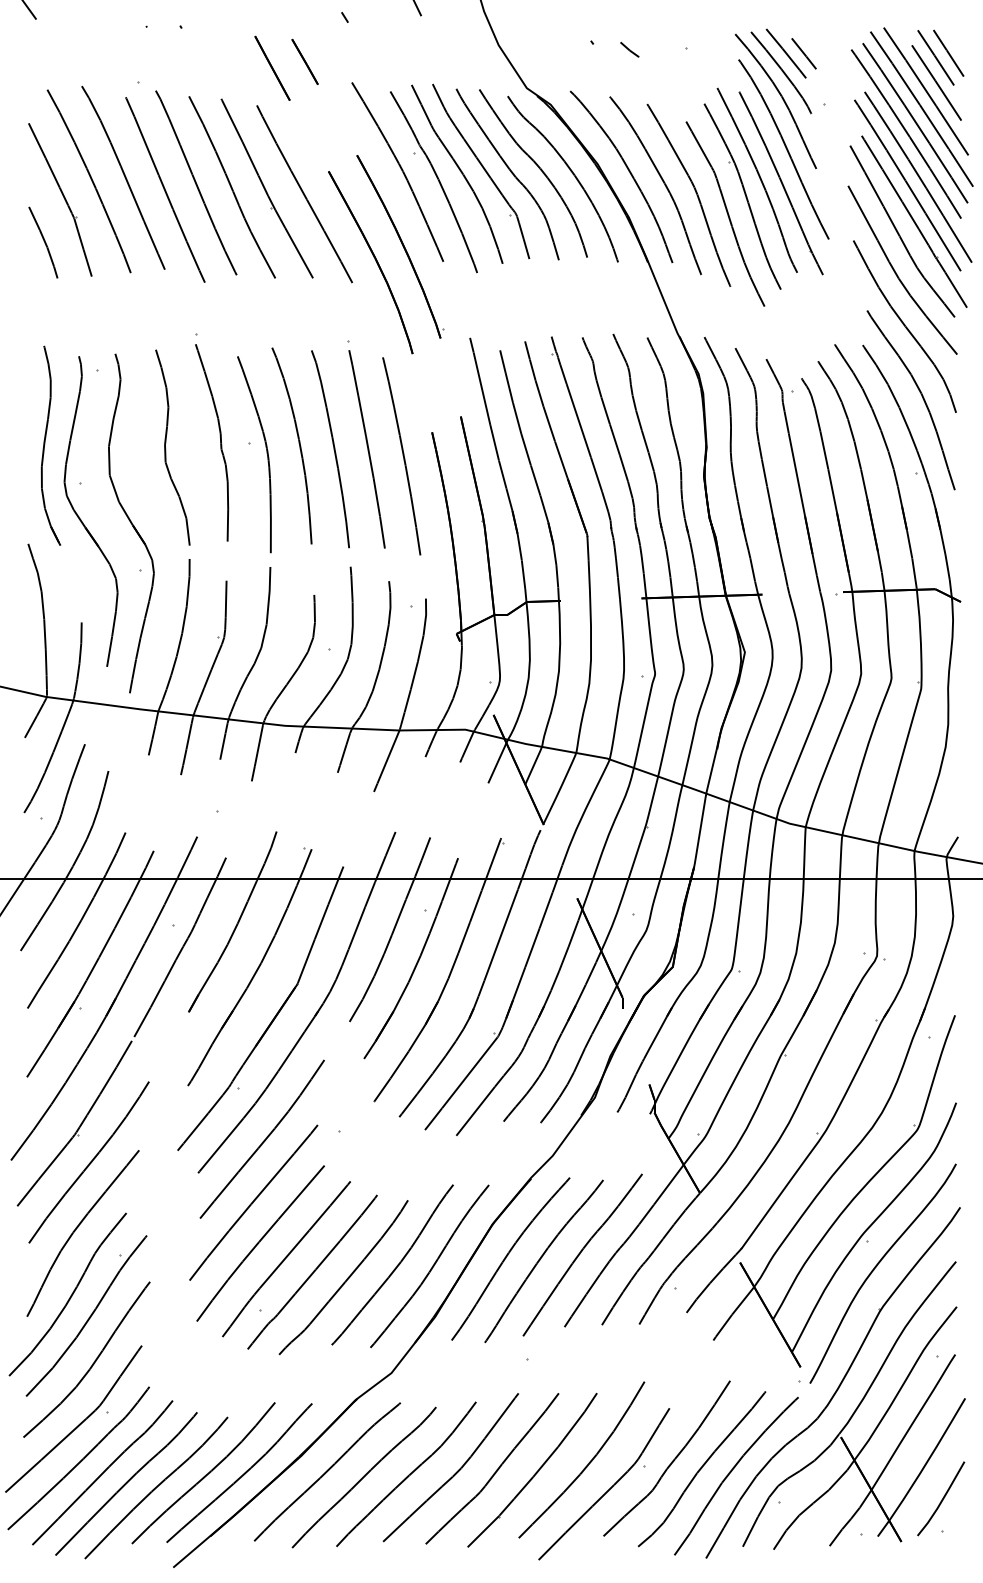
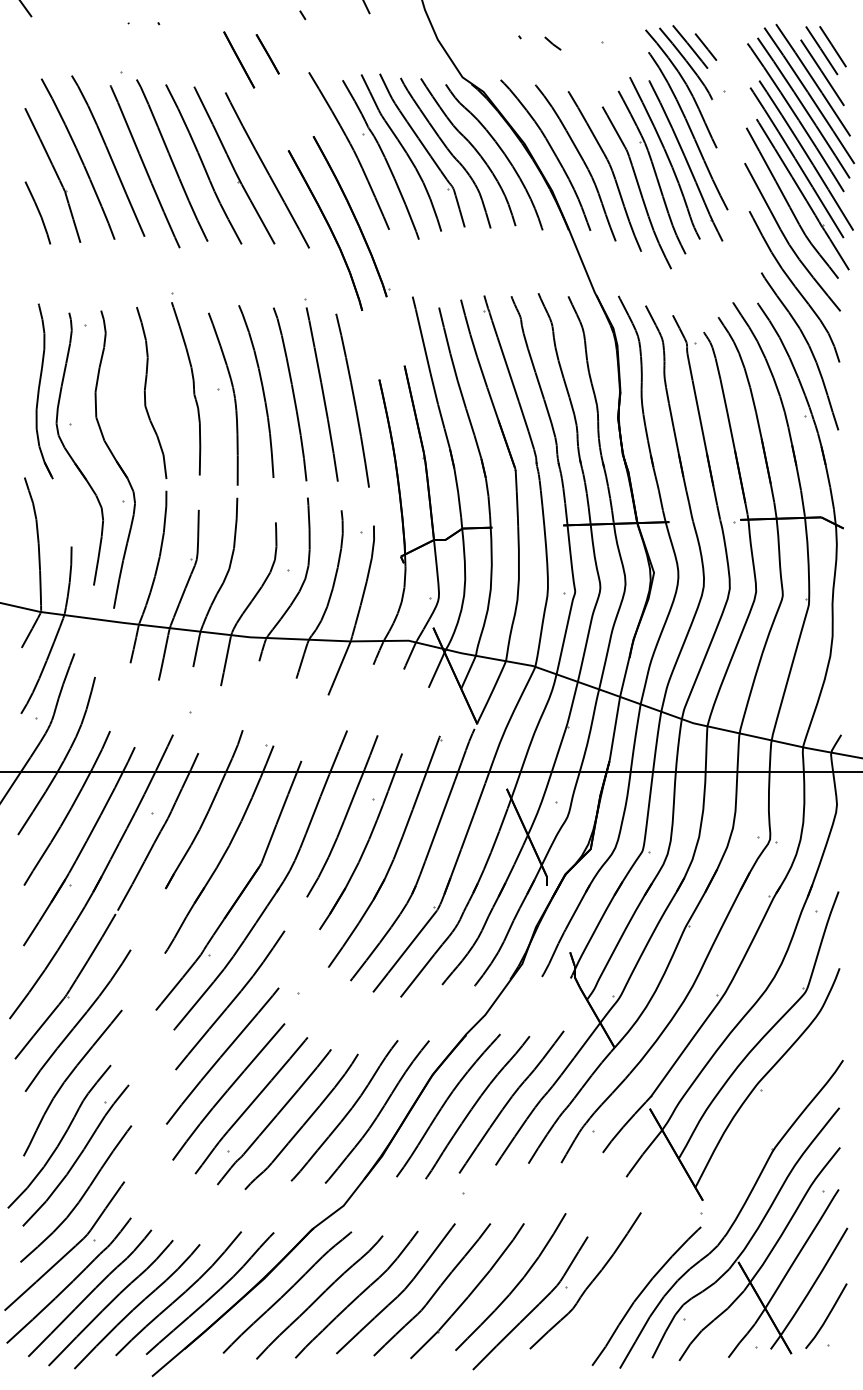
curve: (876, 1267) -> (769, 1113), removed
curve: (701, 1469) -> (615, 1290), removed

